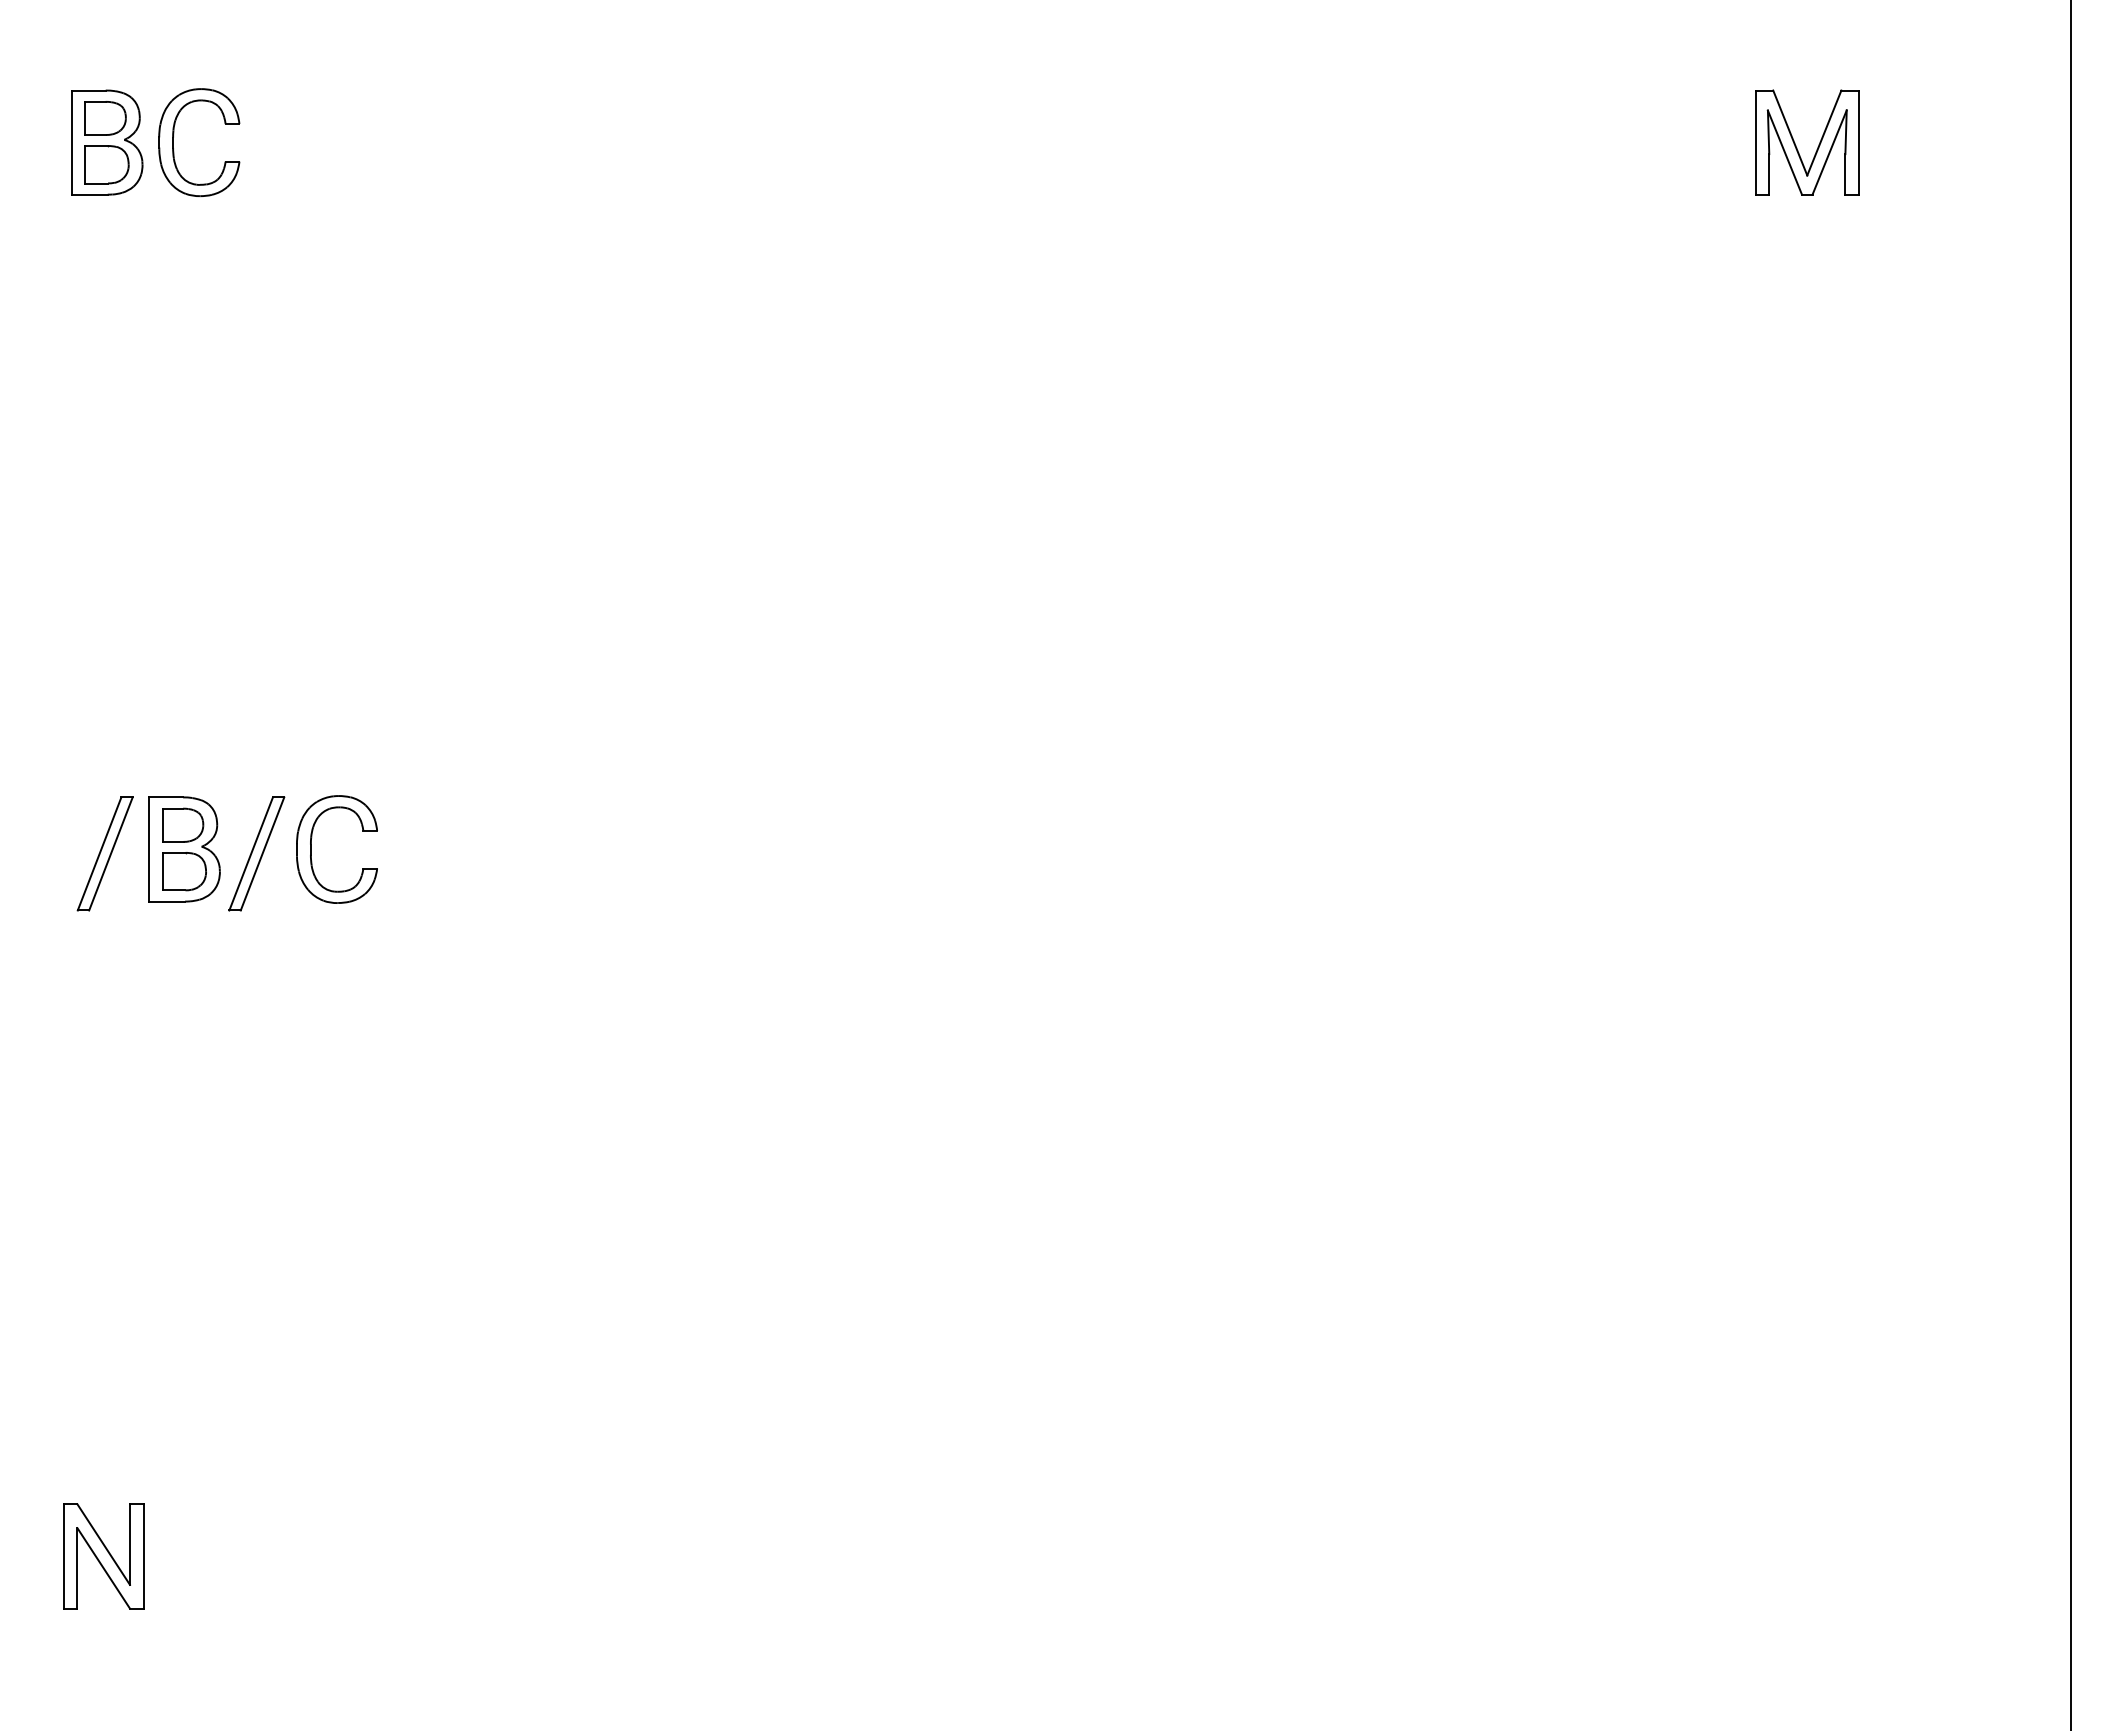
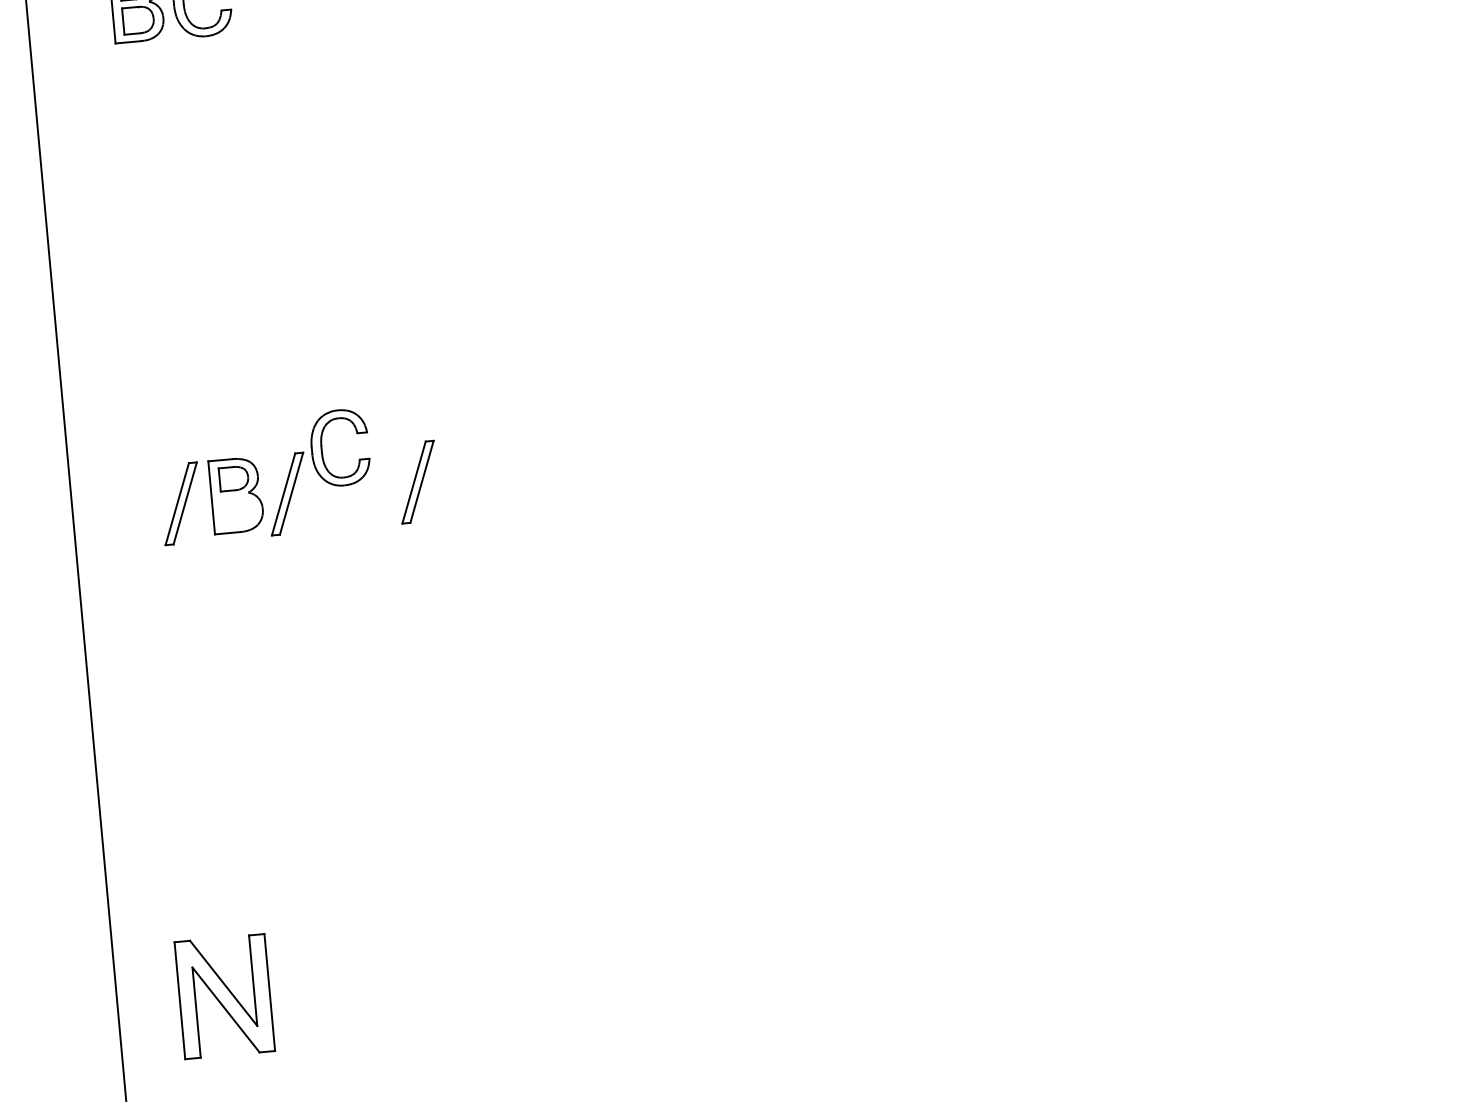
part: (311, 849) -> (322, 449), moved
part: (442, 853) -> (417, 481), added
part: (184, 871) -> (237, 511), removed
part: (103, 1556) -> (224, 996), size x1.6

